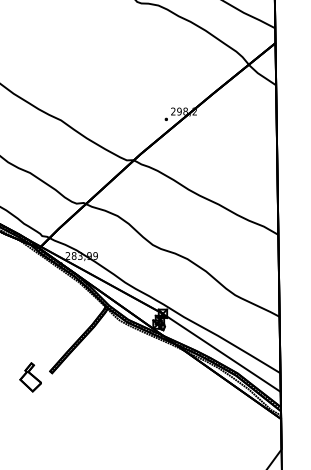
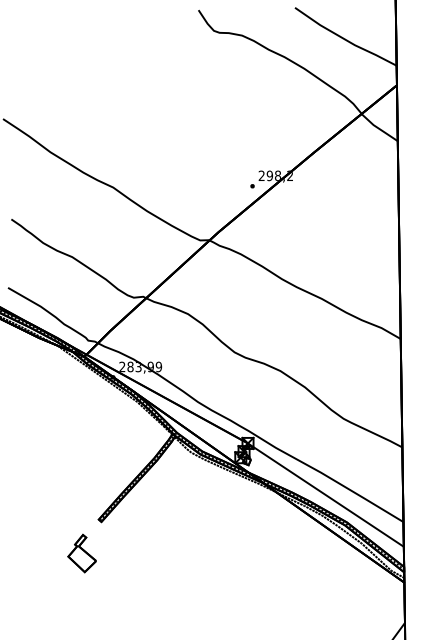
part: (30, 377) -> (81, 553), moved

